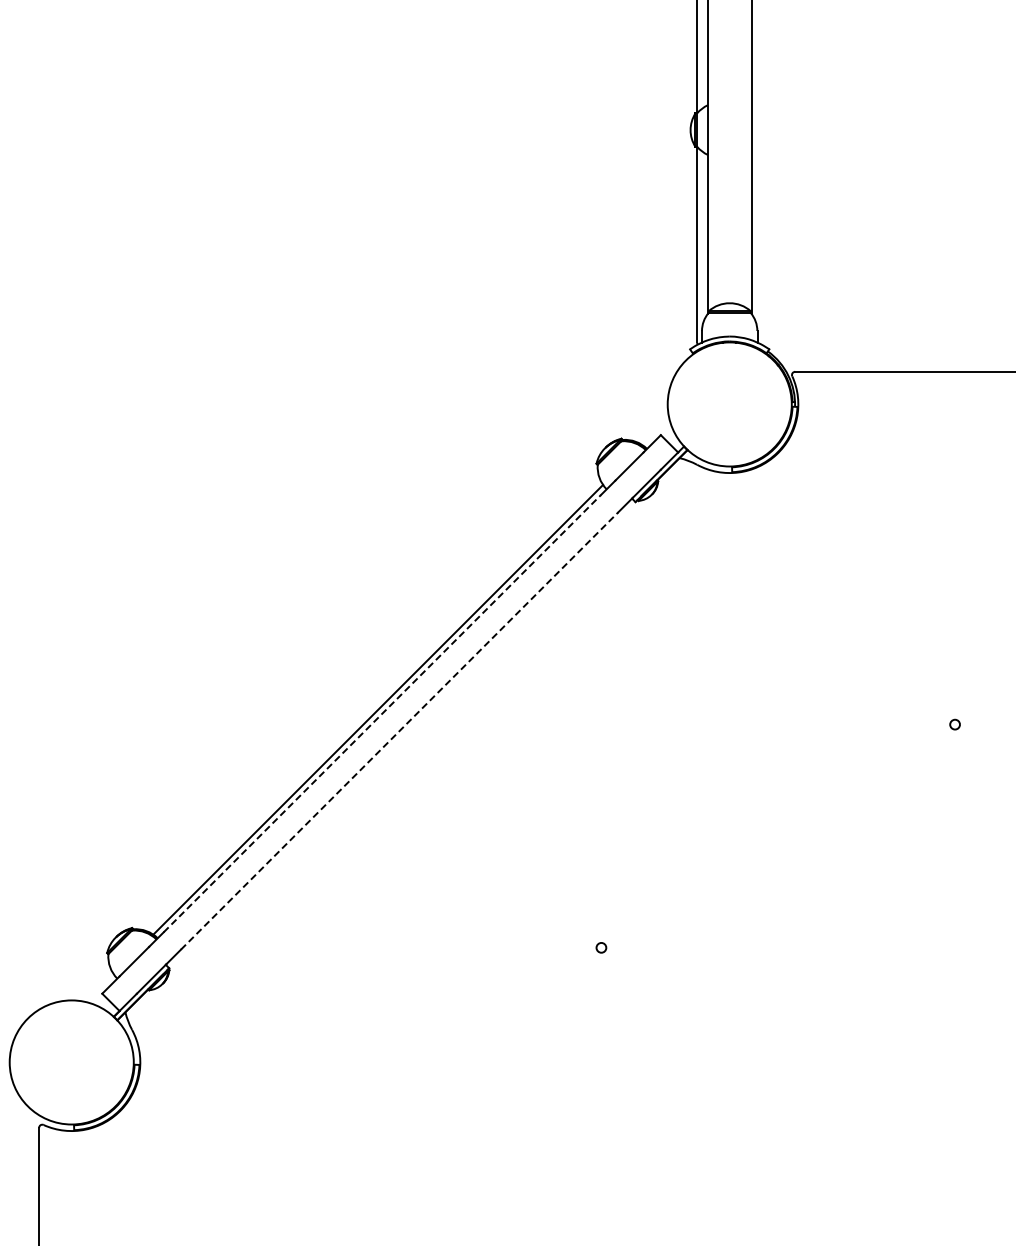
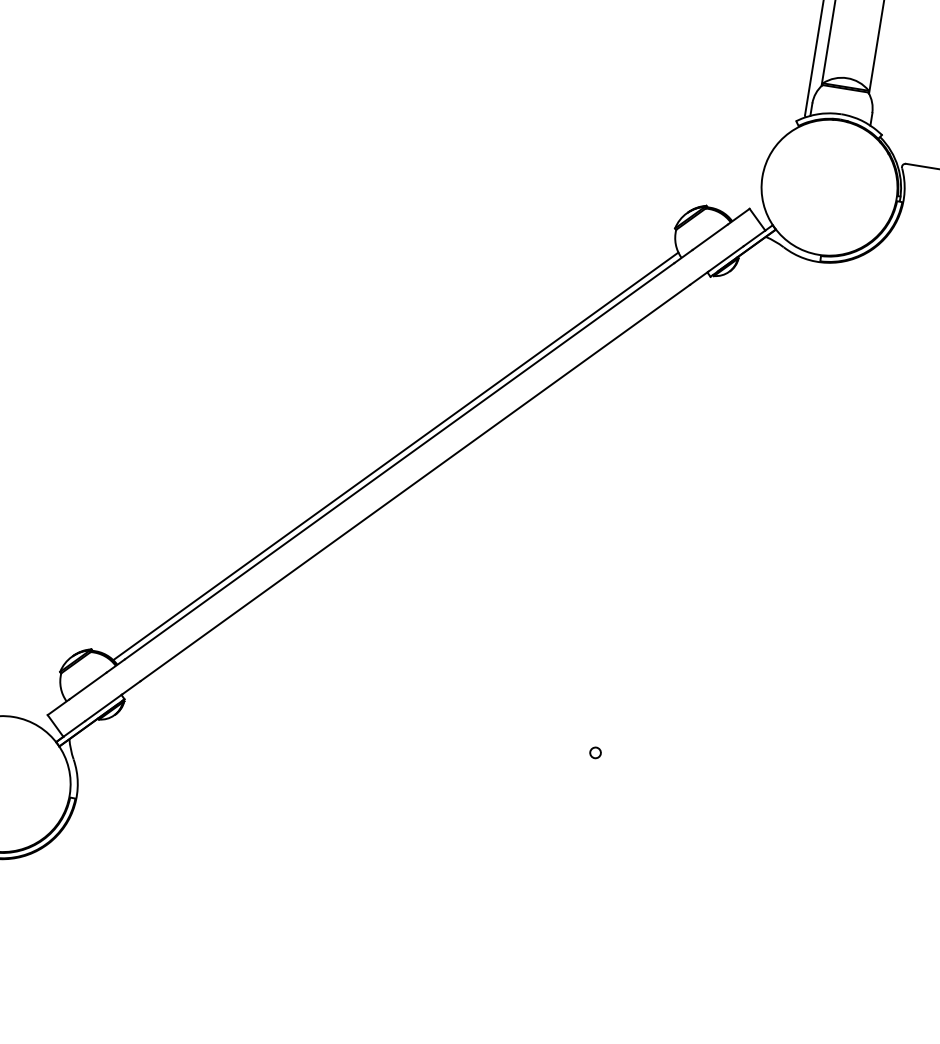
line: (382, 713) -> (399, 461), dashed -> solid
line: (399, 730) -> (415, 482), dashed -> solid

